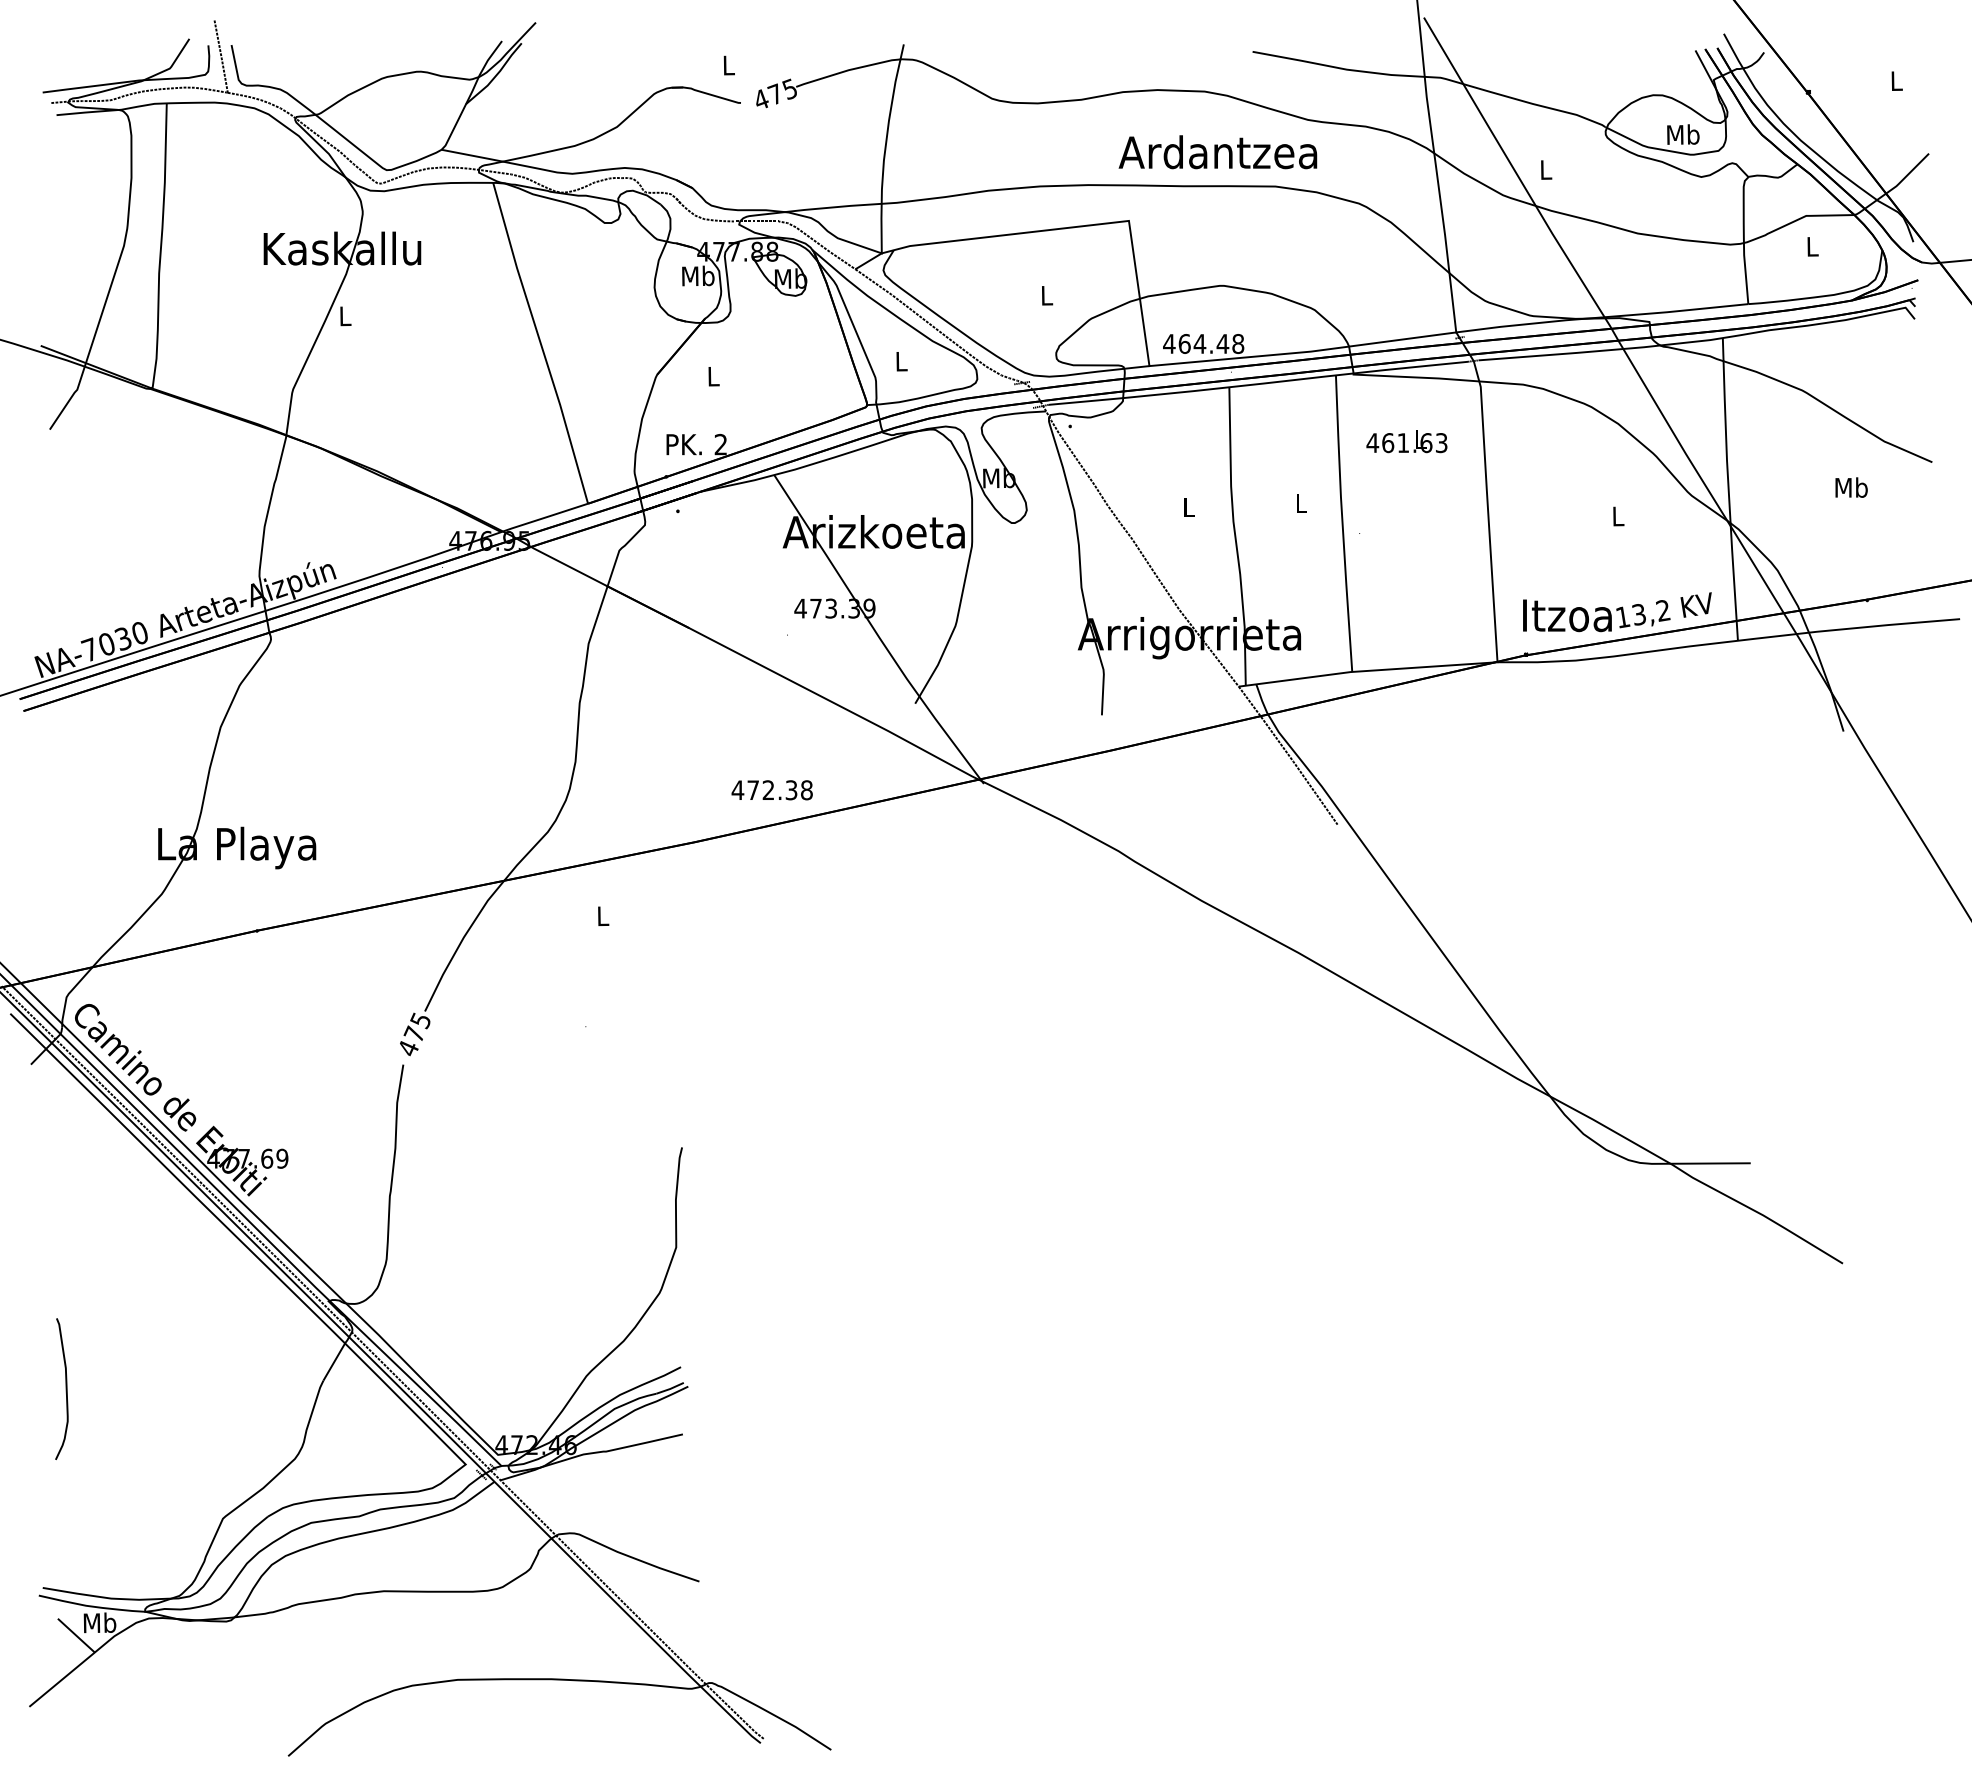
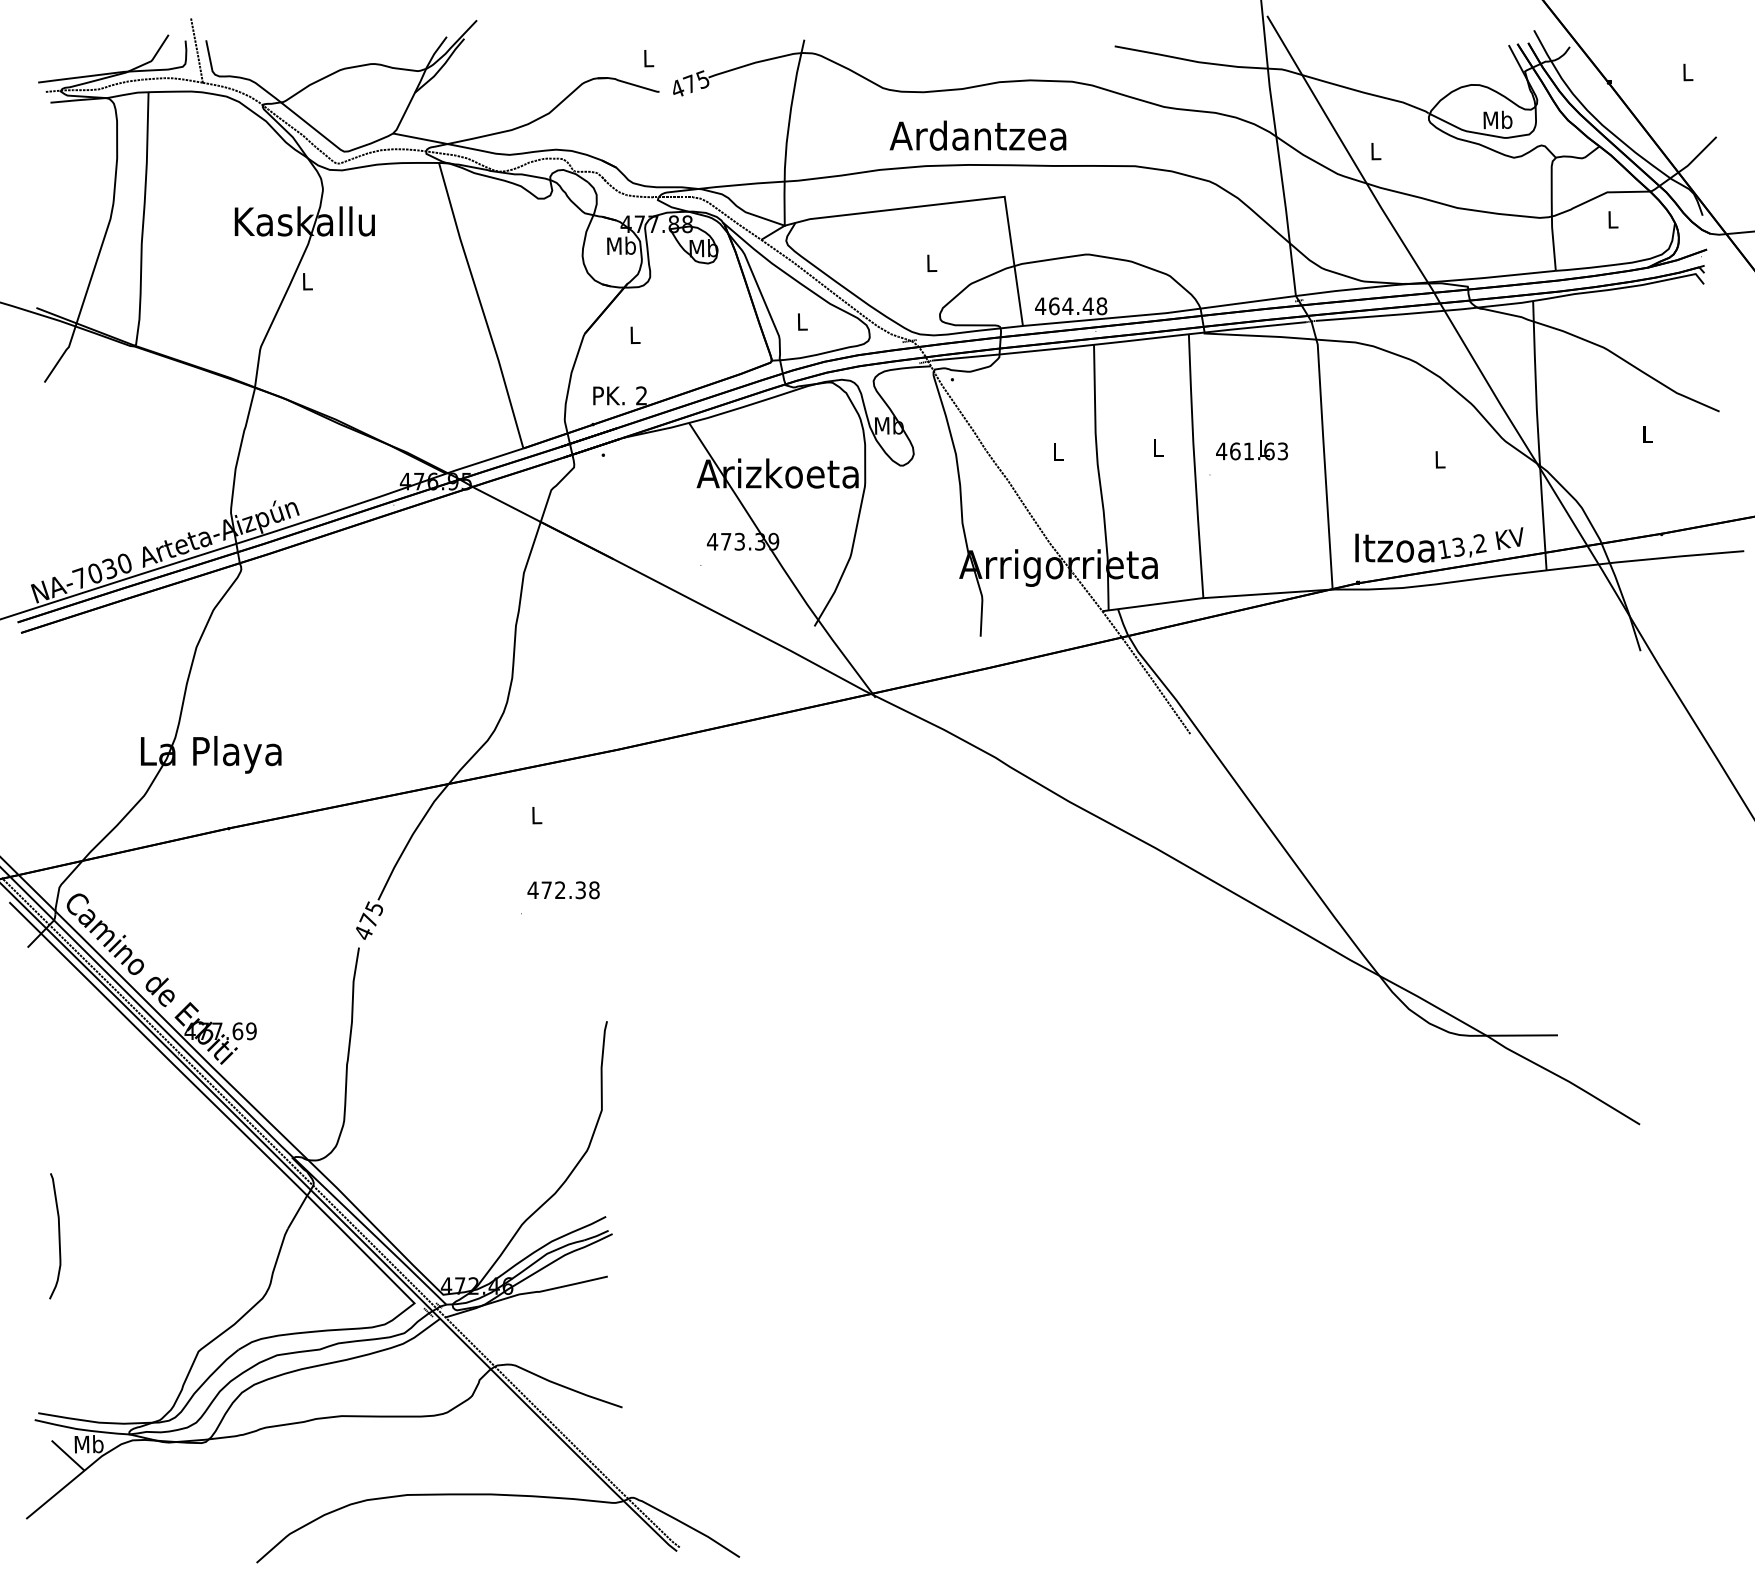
text: (1217, 152) -> (977, 135), moved
text: (1406, 441) -> (1251, 450), moved
text: (1851, 487) -> (1647, 434), Mb -> L
text: (771, 790) -> (562, 890), moved

